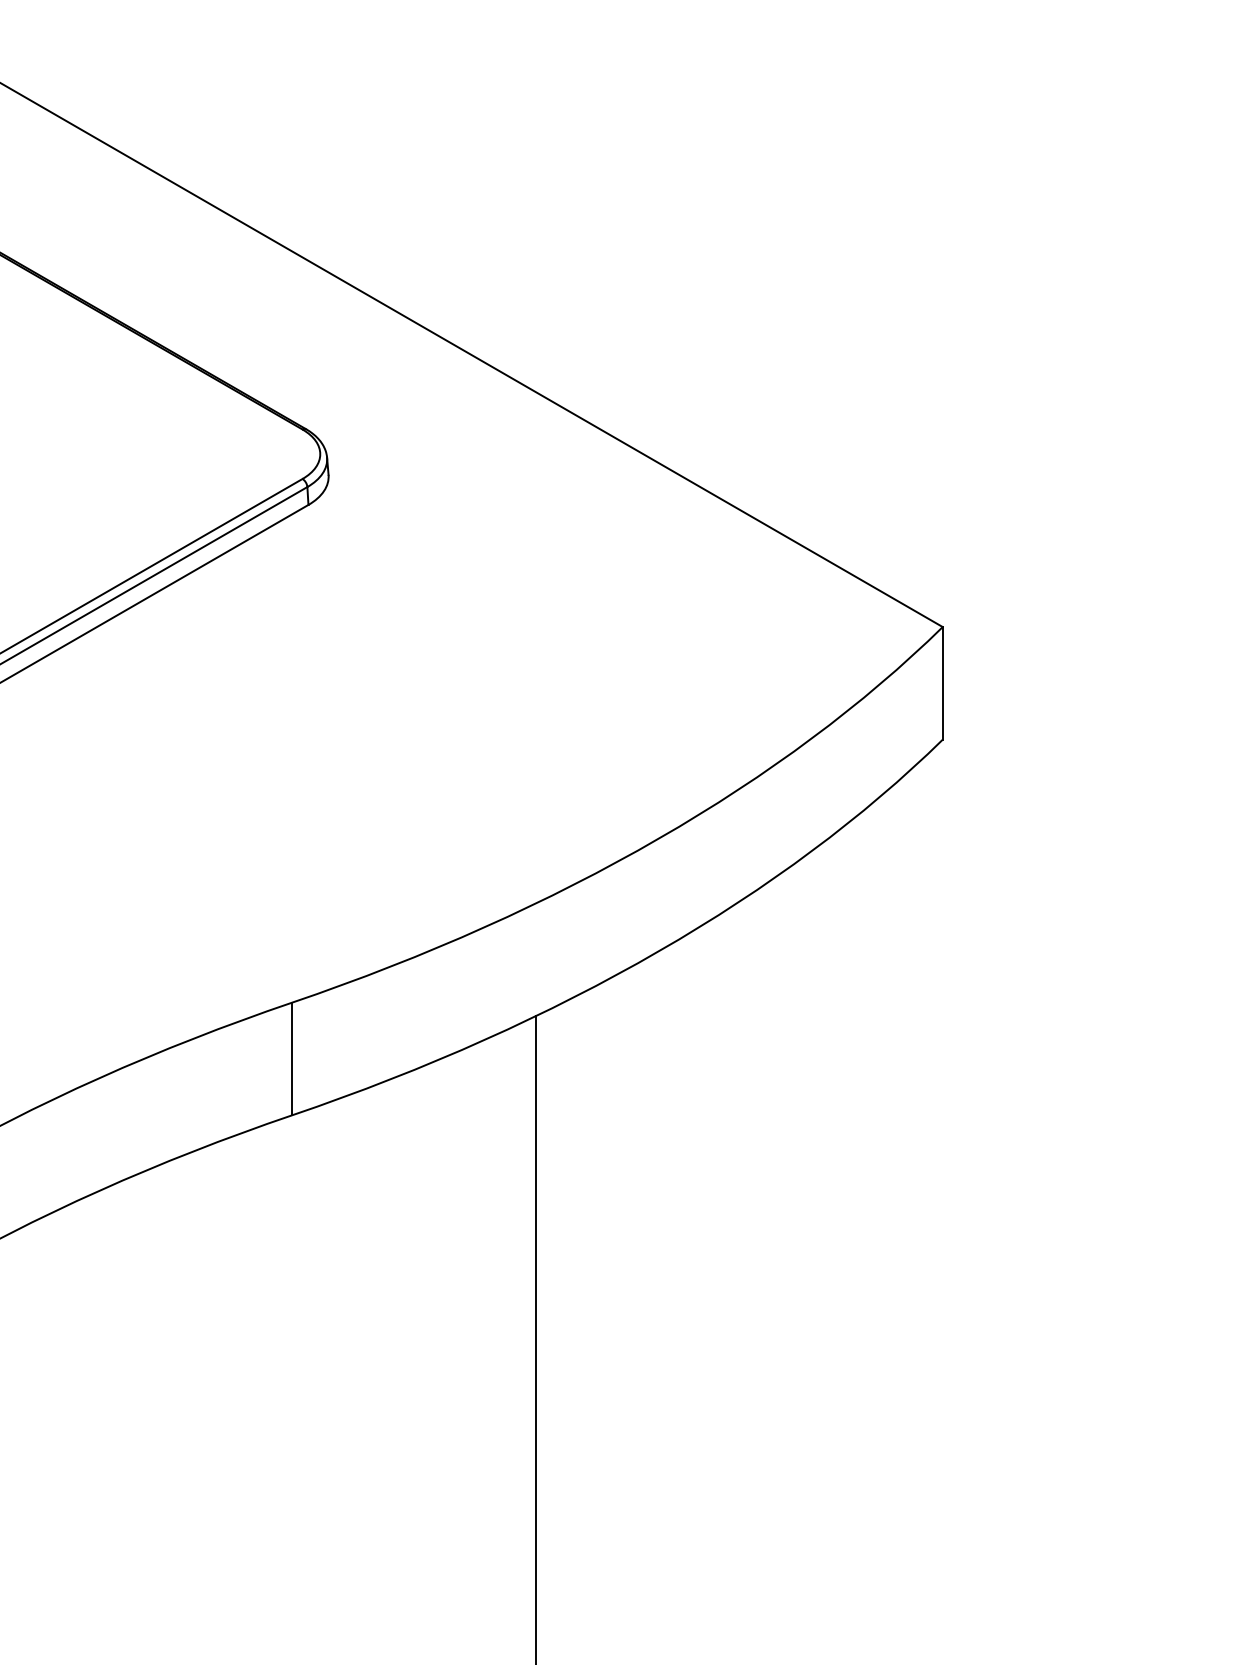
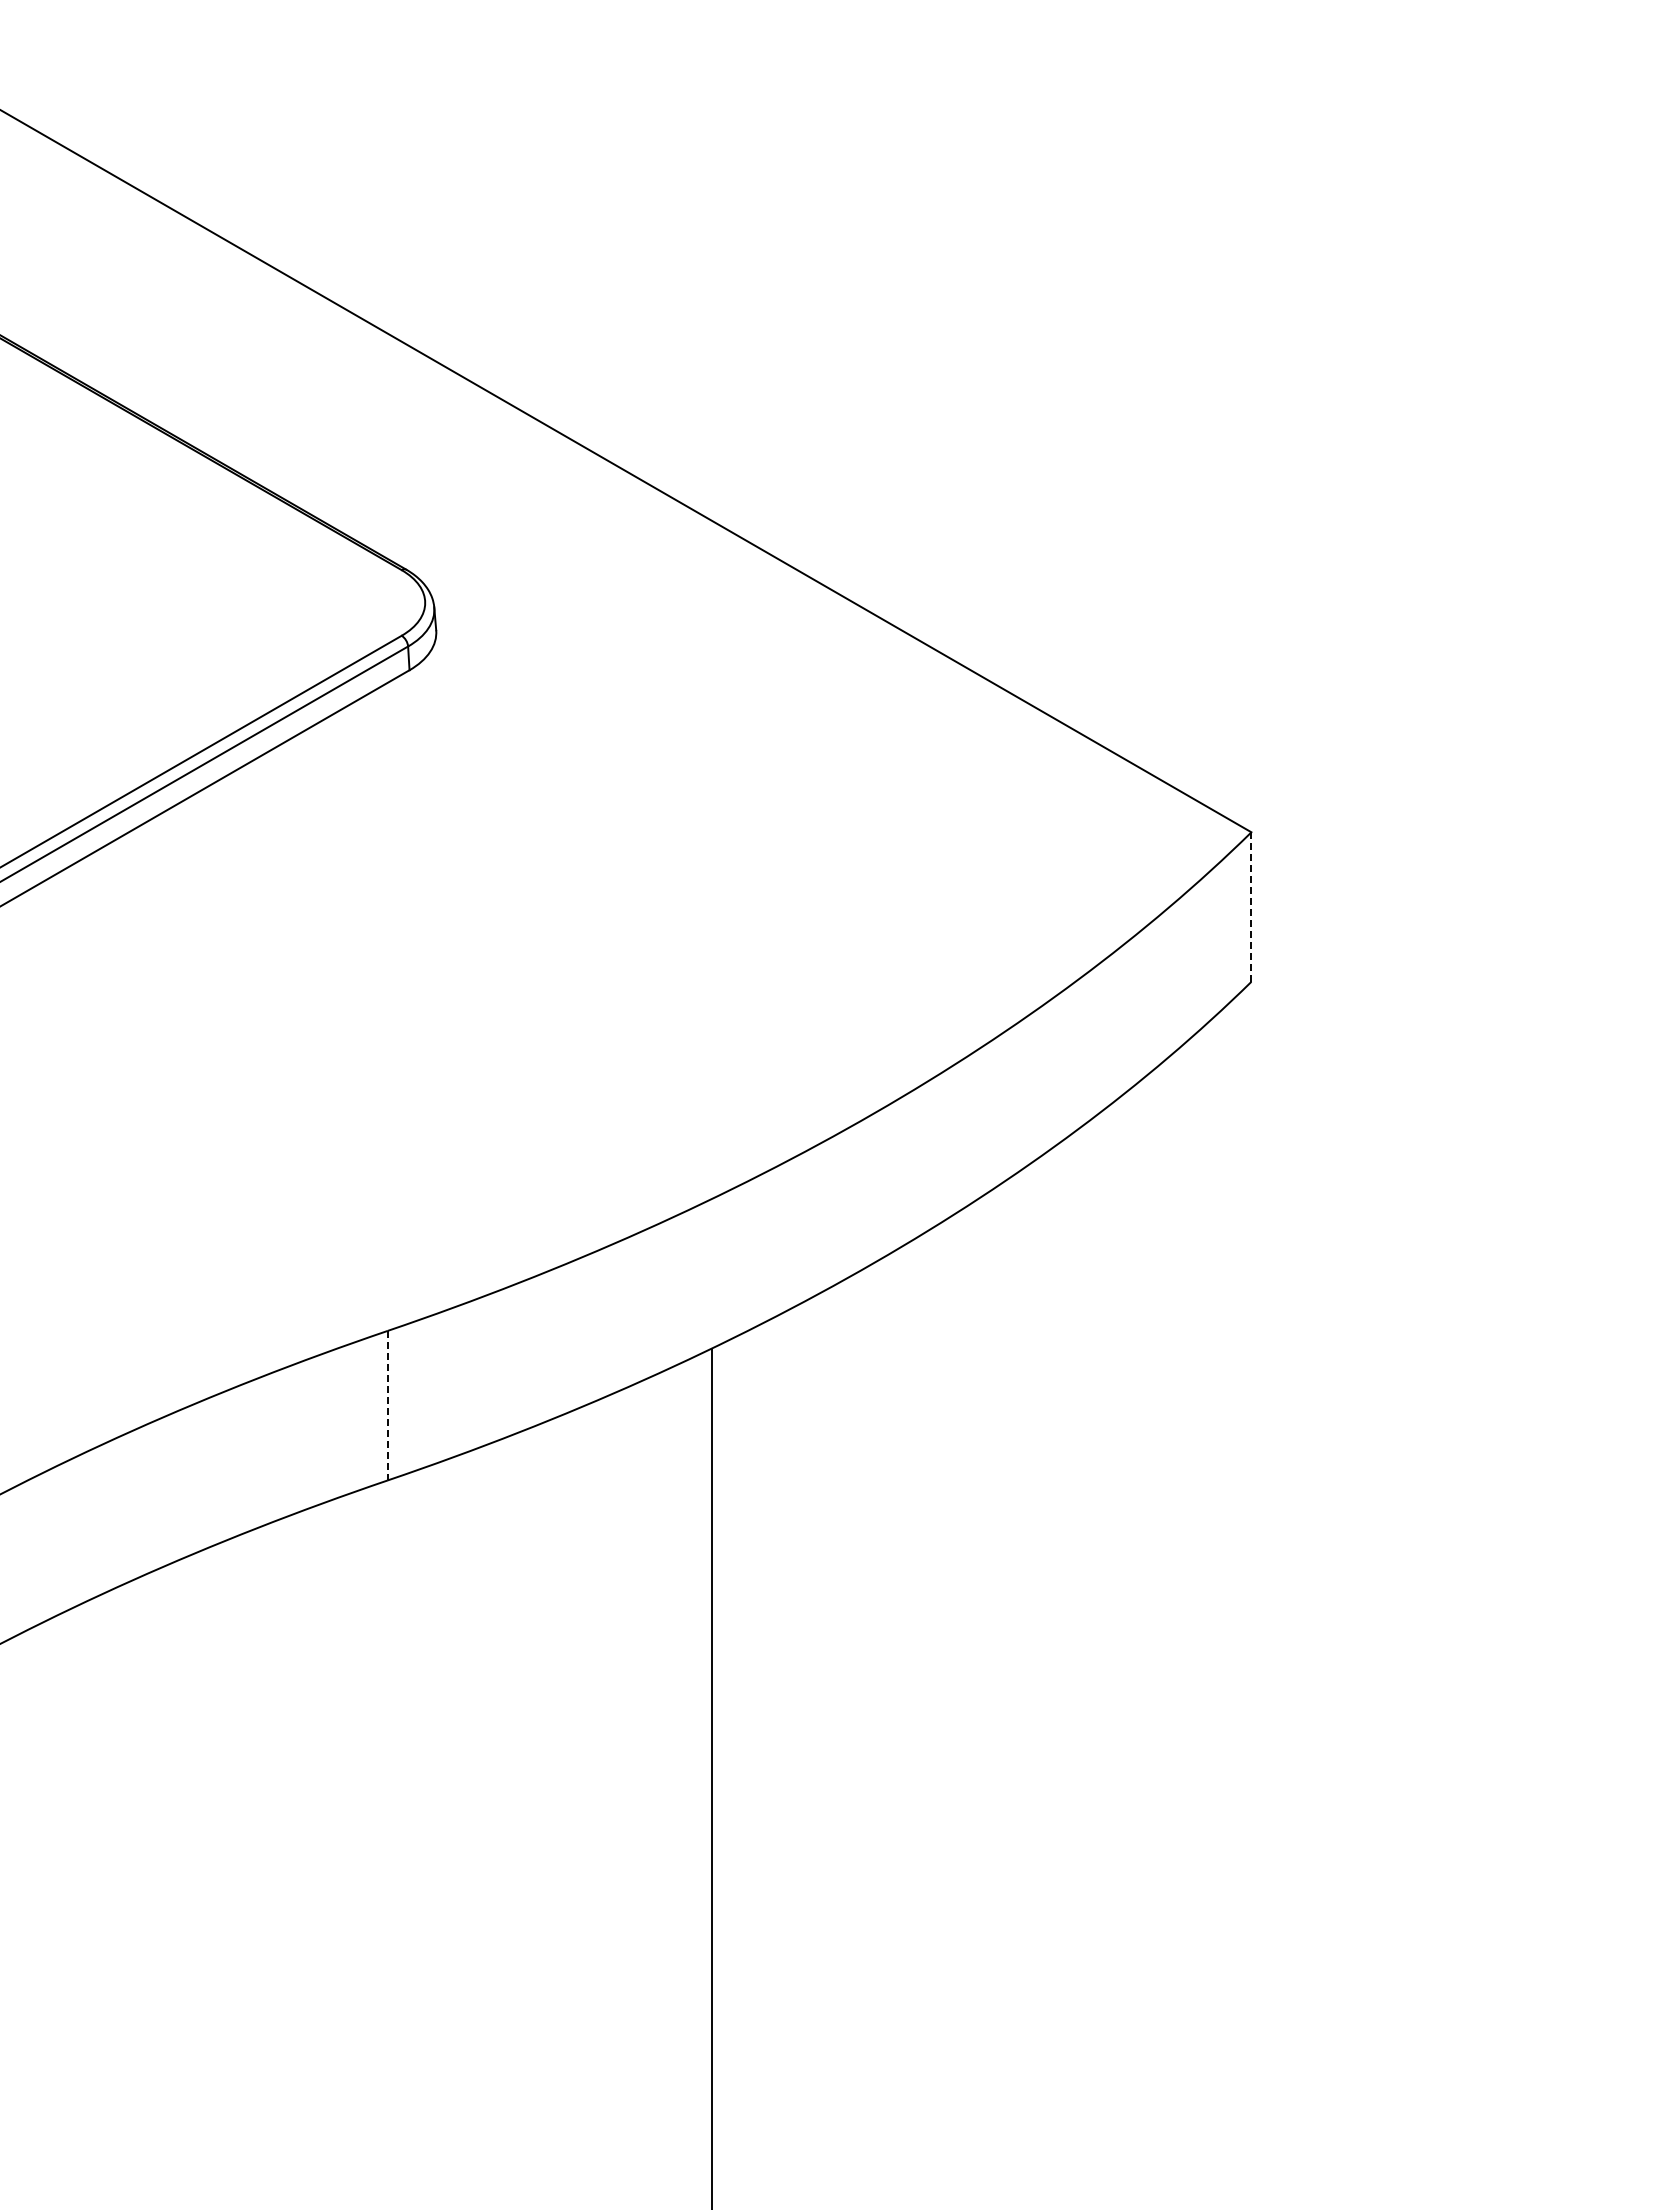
line: (942, 683) -> (1251, 907), solid -> dashed
line: (291, 1058) -> (387, 1405), solid -> dashed

